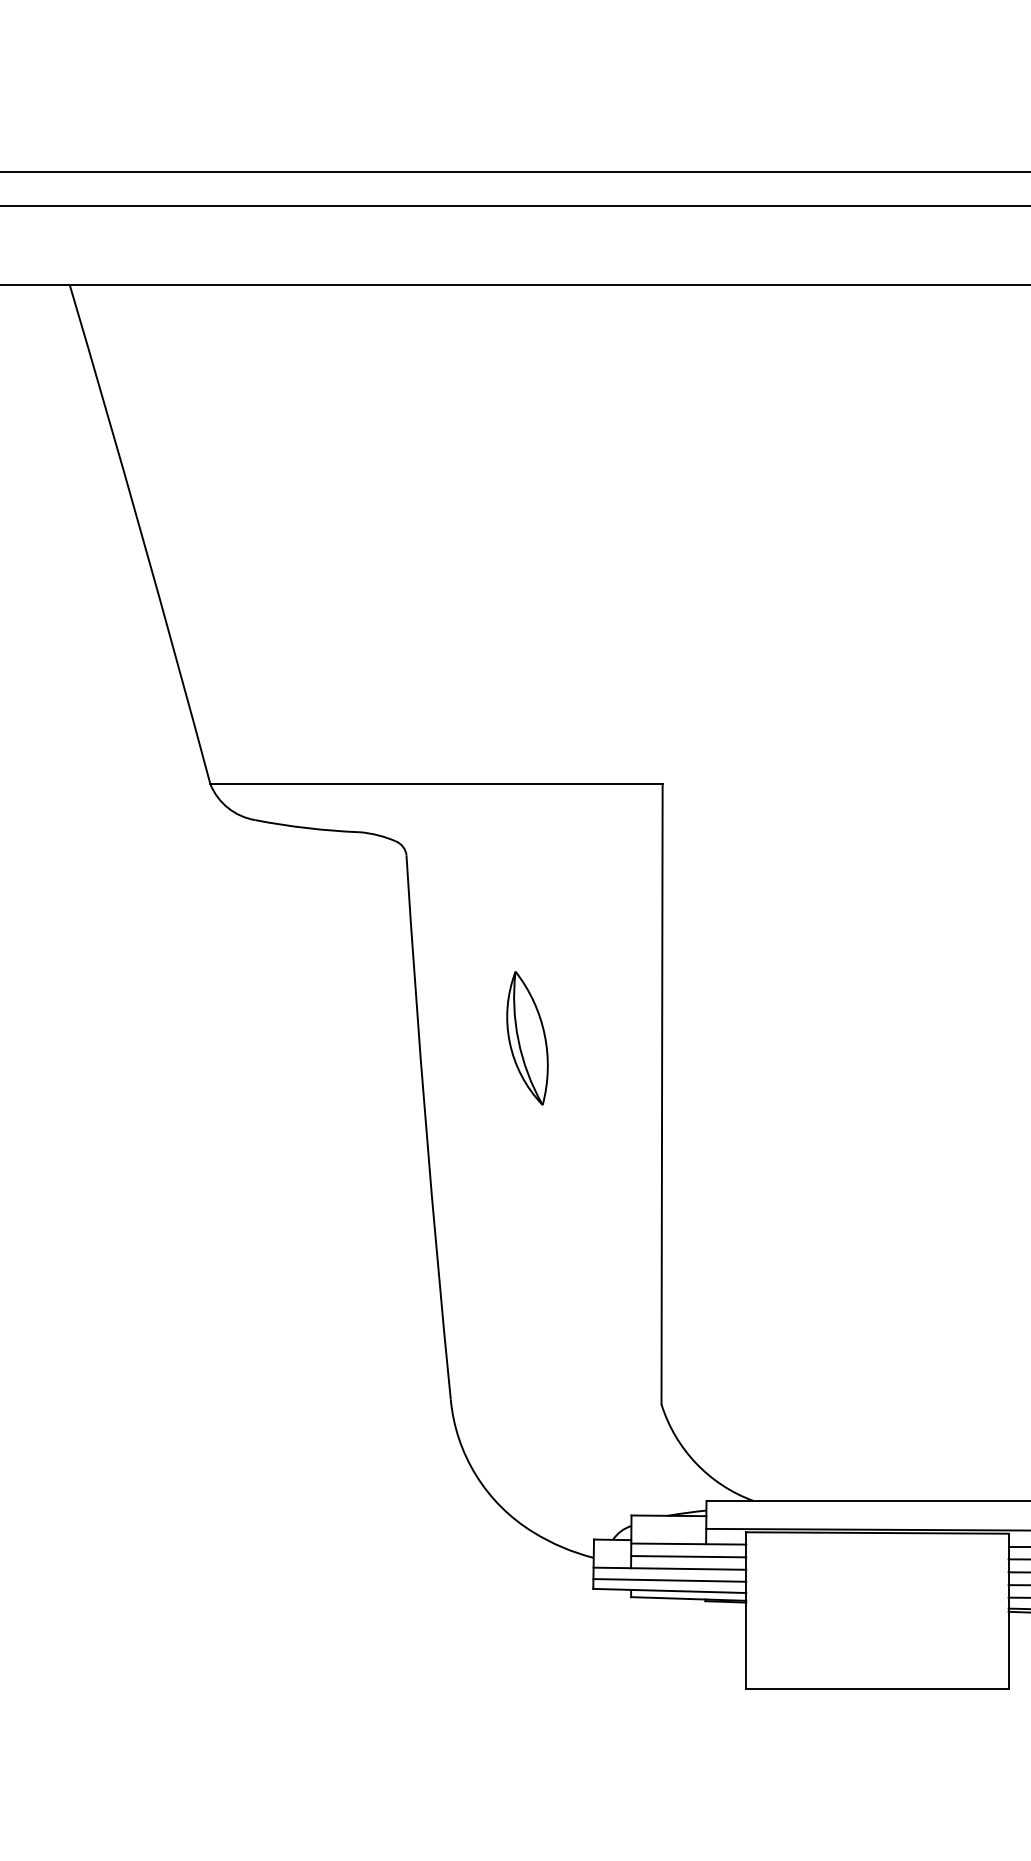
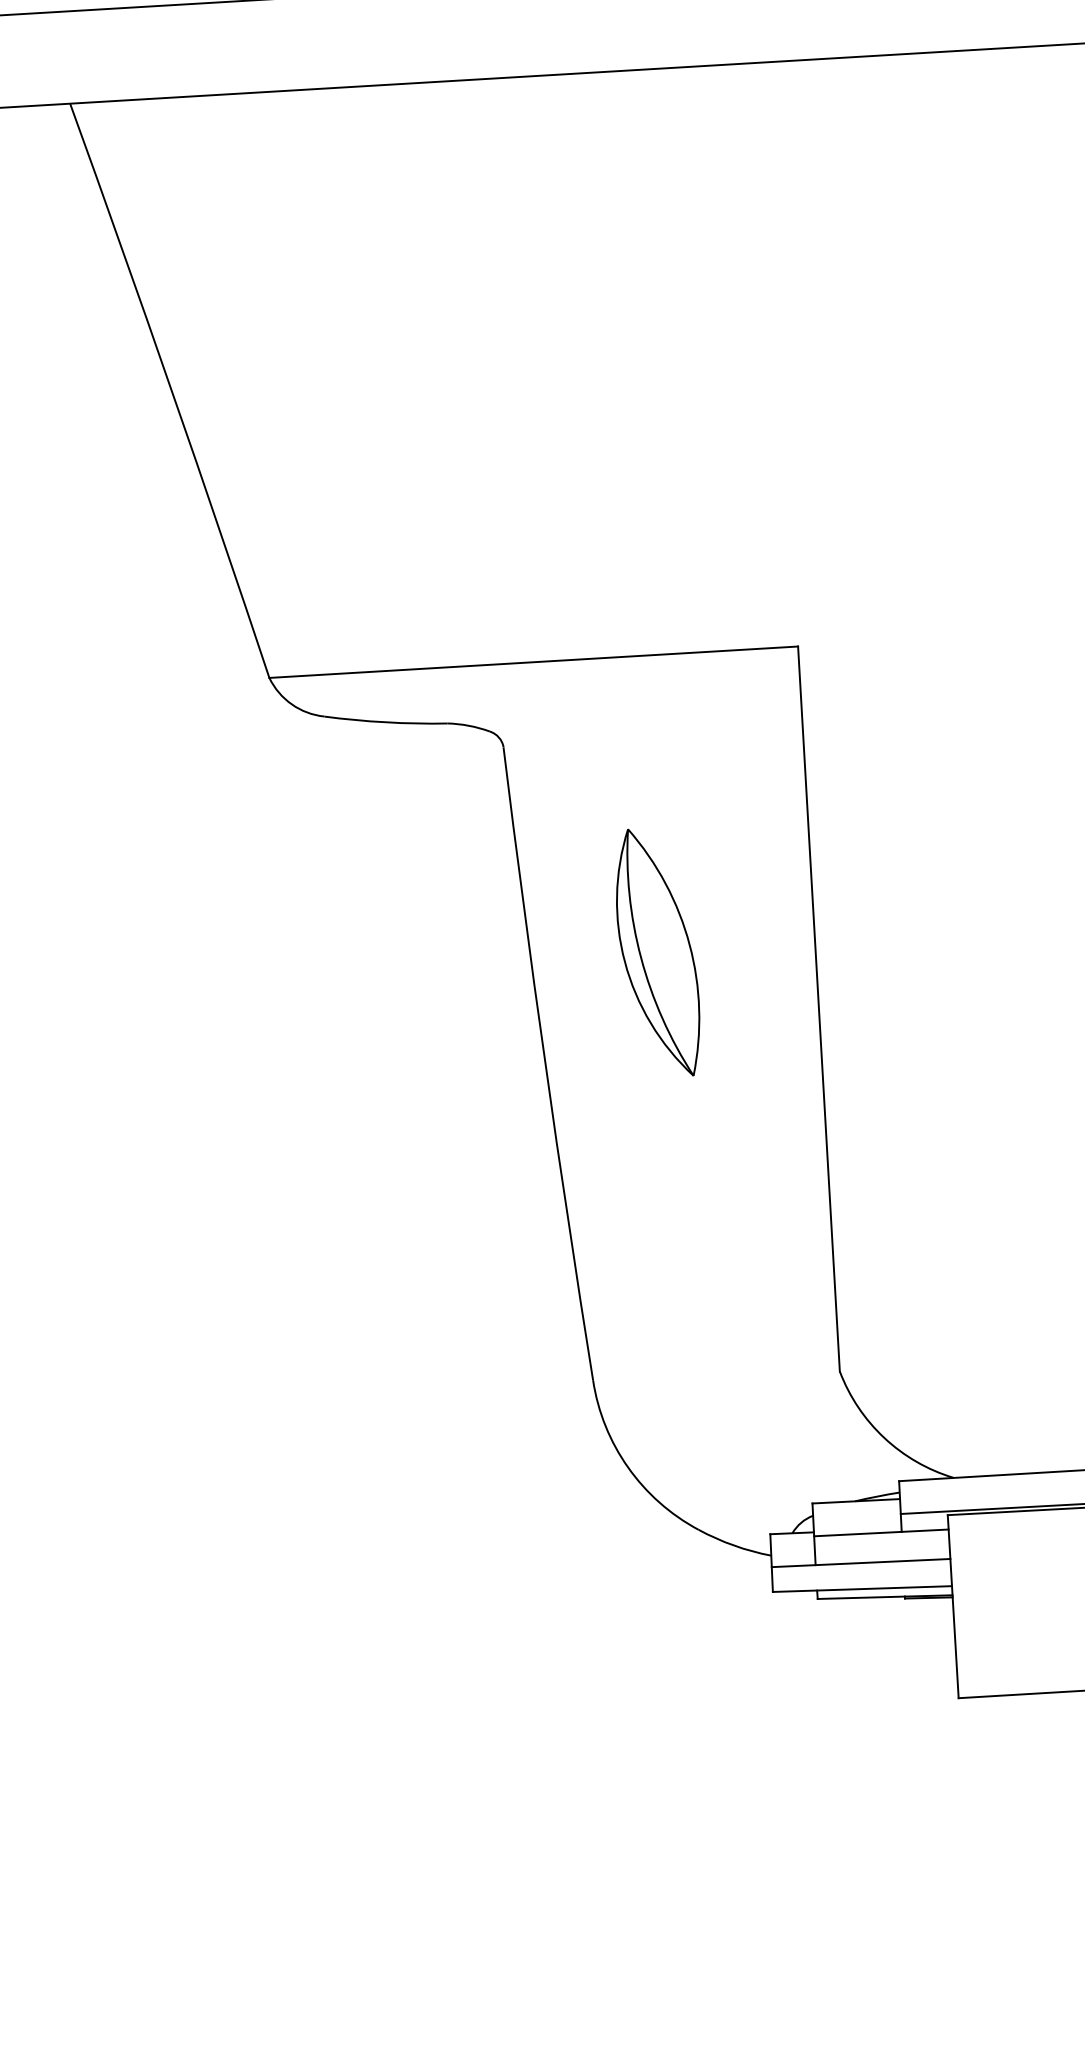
part: (527, 1038) -> (657, 952), size x1.6
line: (688, 1556) -> (881, 1547), removed
line: (669, 1580) -> (861, 1576), removed

